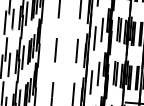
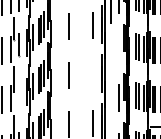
line: (102, 29) -> (118, 48), removed
line: (95, 38) -> (111, 58), removed
line: (76, 50) -> (92, 74), removed
line: (8, 64) -> (18, 95), removed
line: (91, 81) -> (111, 107), removed

